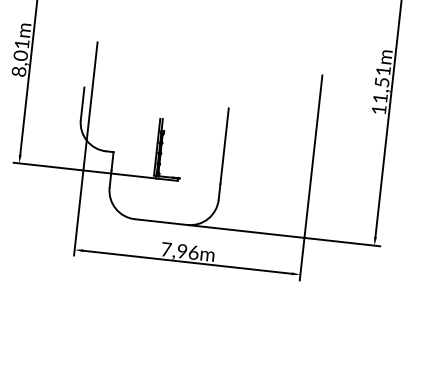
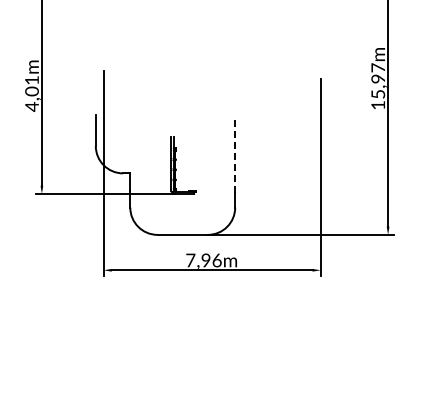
text: (18, 71) -> (31, 106), 8,01m -> 4,01m
text: (382, 84) -> (378, 80), 11,51m -> 15,97m
line: (224, 145) -> (235, 155), solid -> dashed

